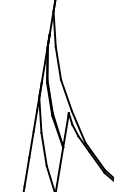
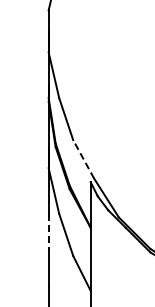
line: (66, 95) -> (83, 159), solid -> dashed
line: (31, 144) -> (48, 231), solid -> dashed

